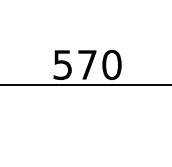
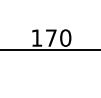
text: (62, 63) -> (36, 37), 570 -> 170

